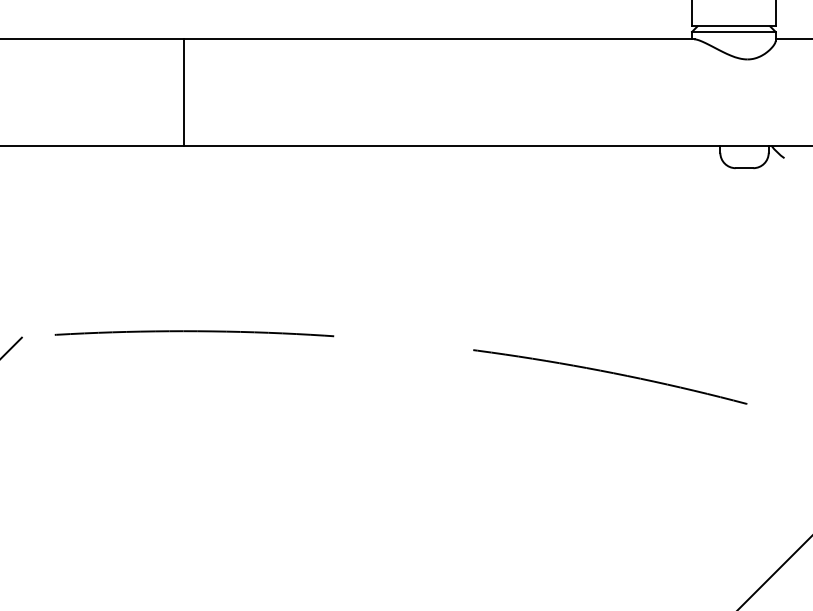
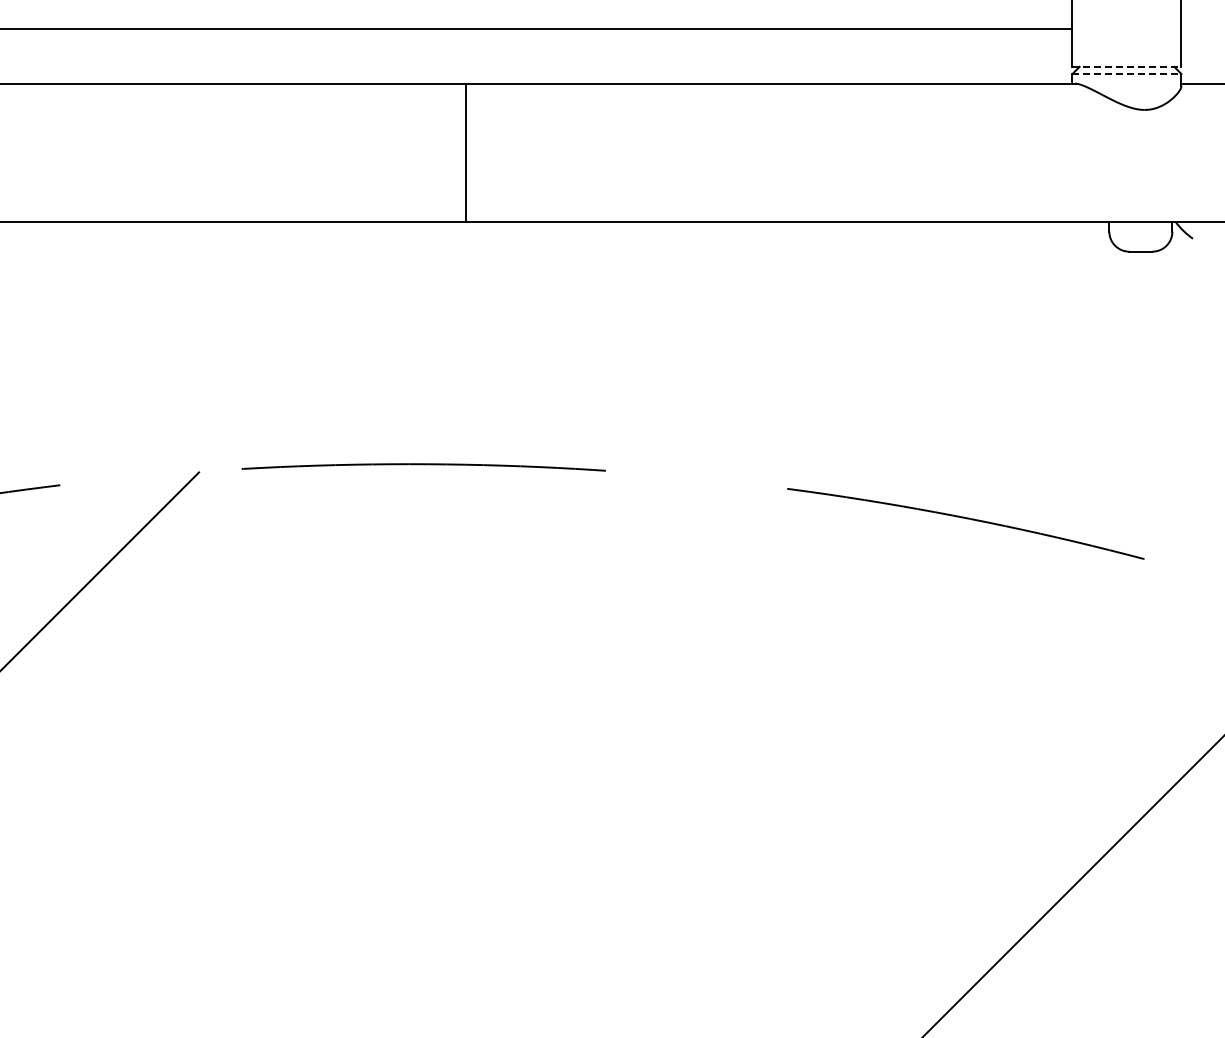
line: (733, 26) -> (1126, 66), solid -> dashed
line: (733, 32) -> (1126, 74), solid -> dashed
line: (183, 92) -> (465, 152), moved

